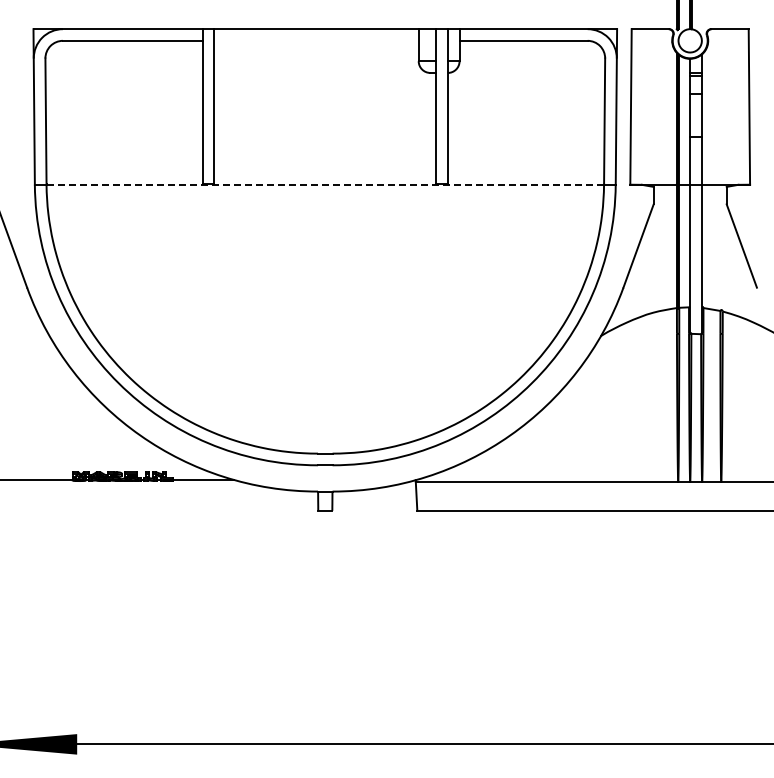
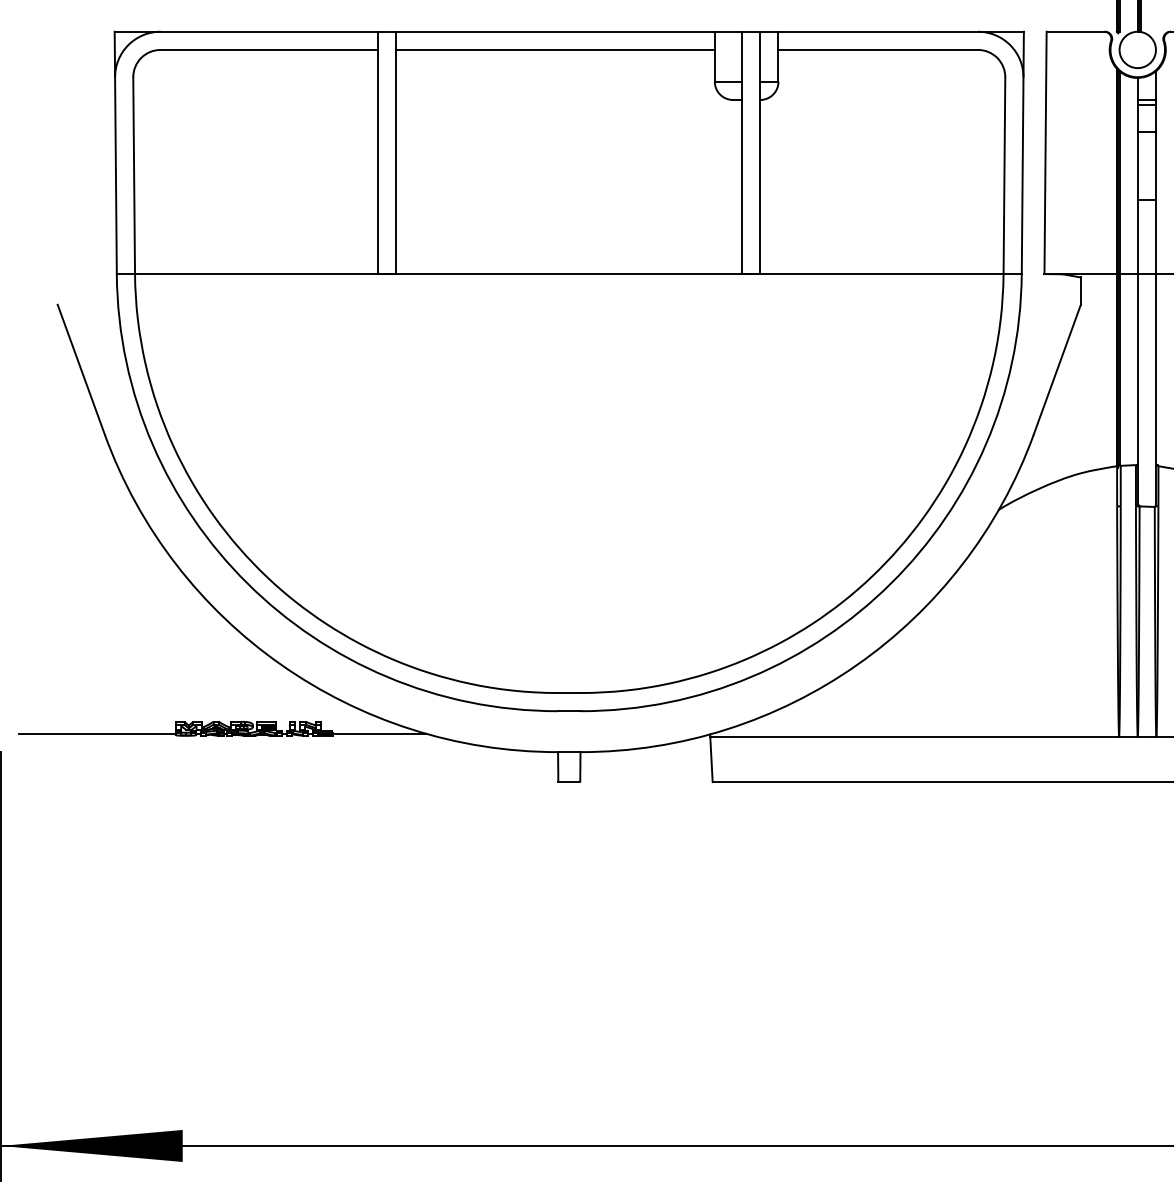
line: (316, 40) -> (555, 49), added
line: (325, 184) -> (569, 273), dashed -> solid

